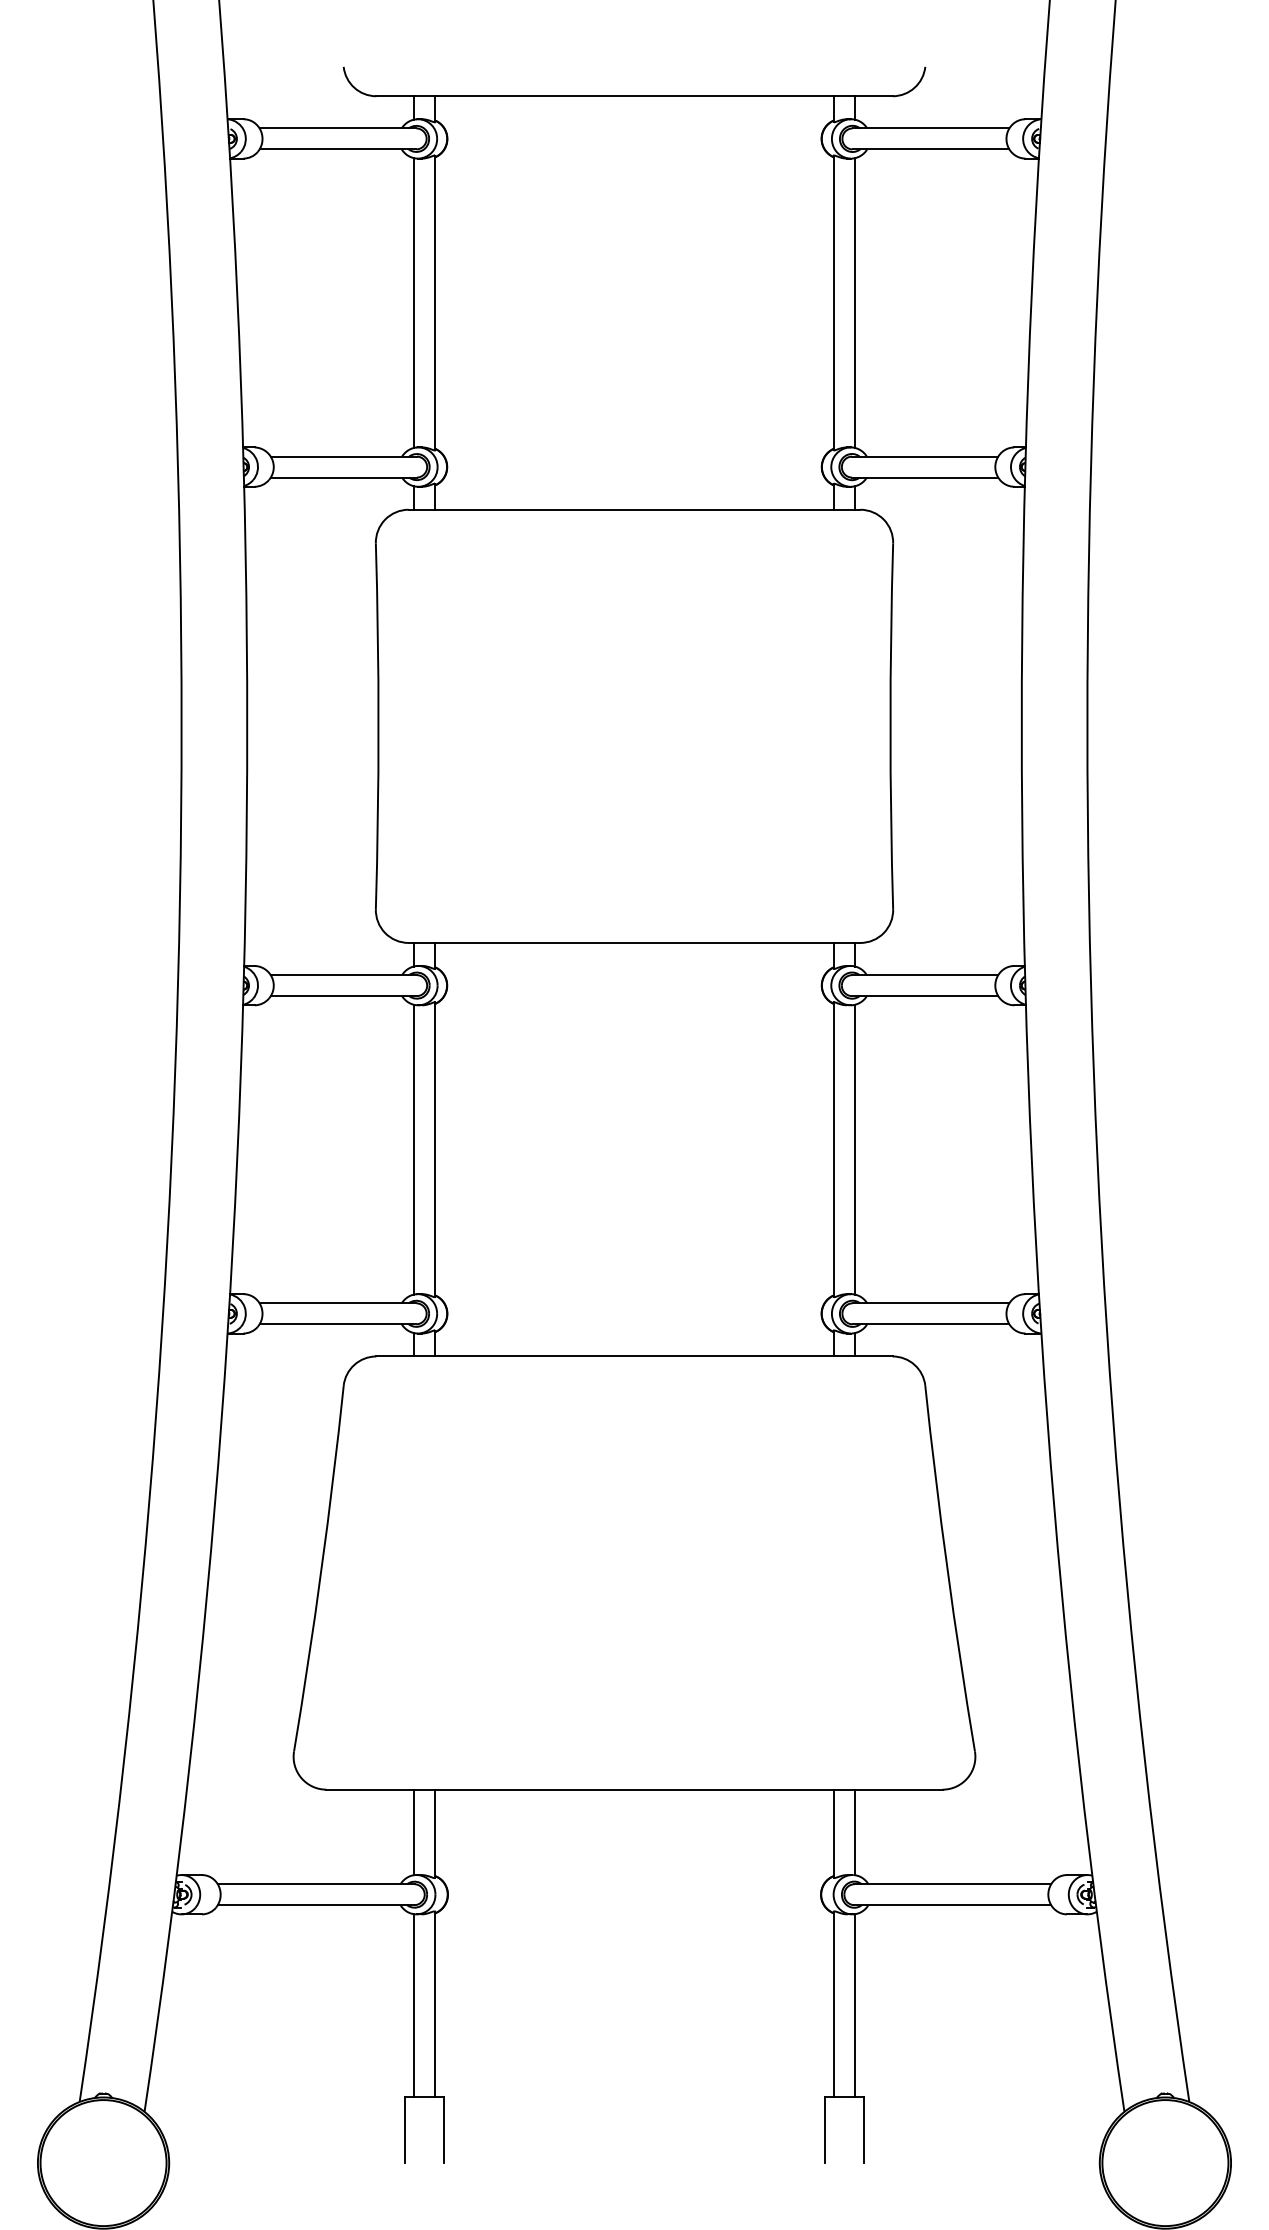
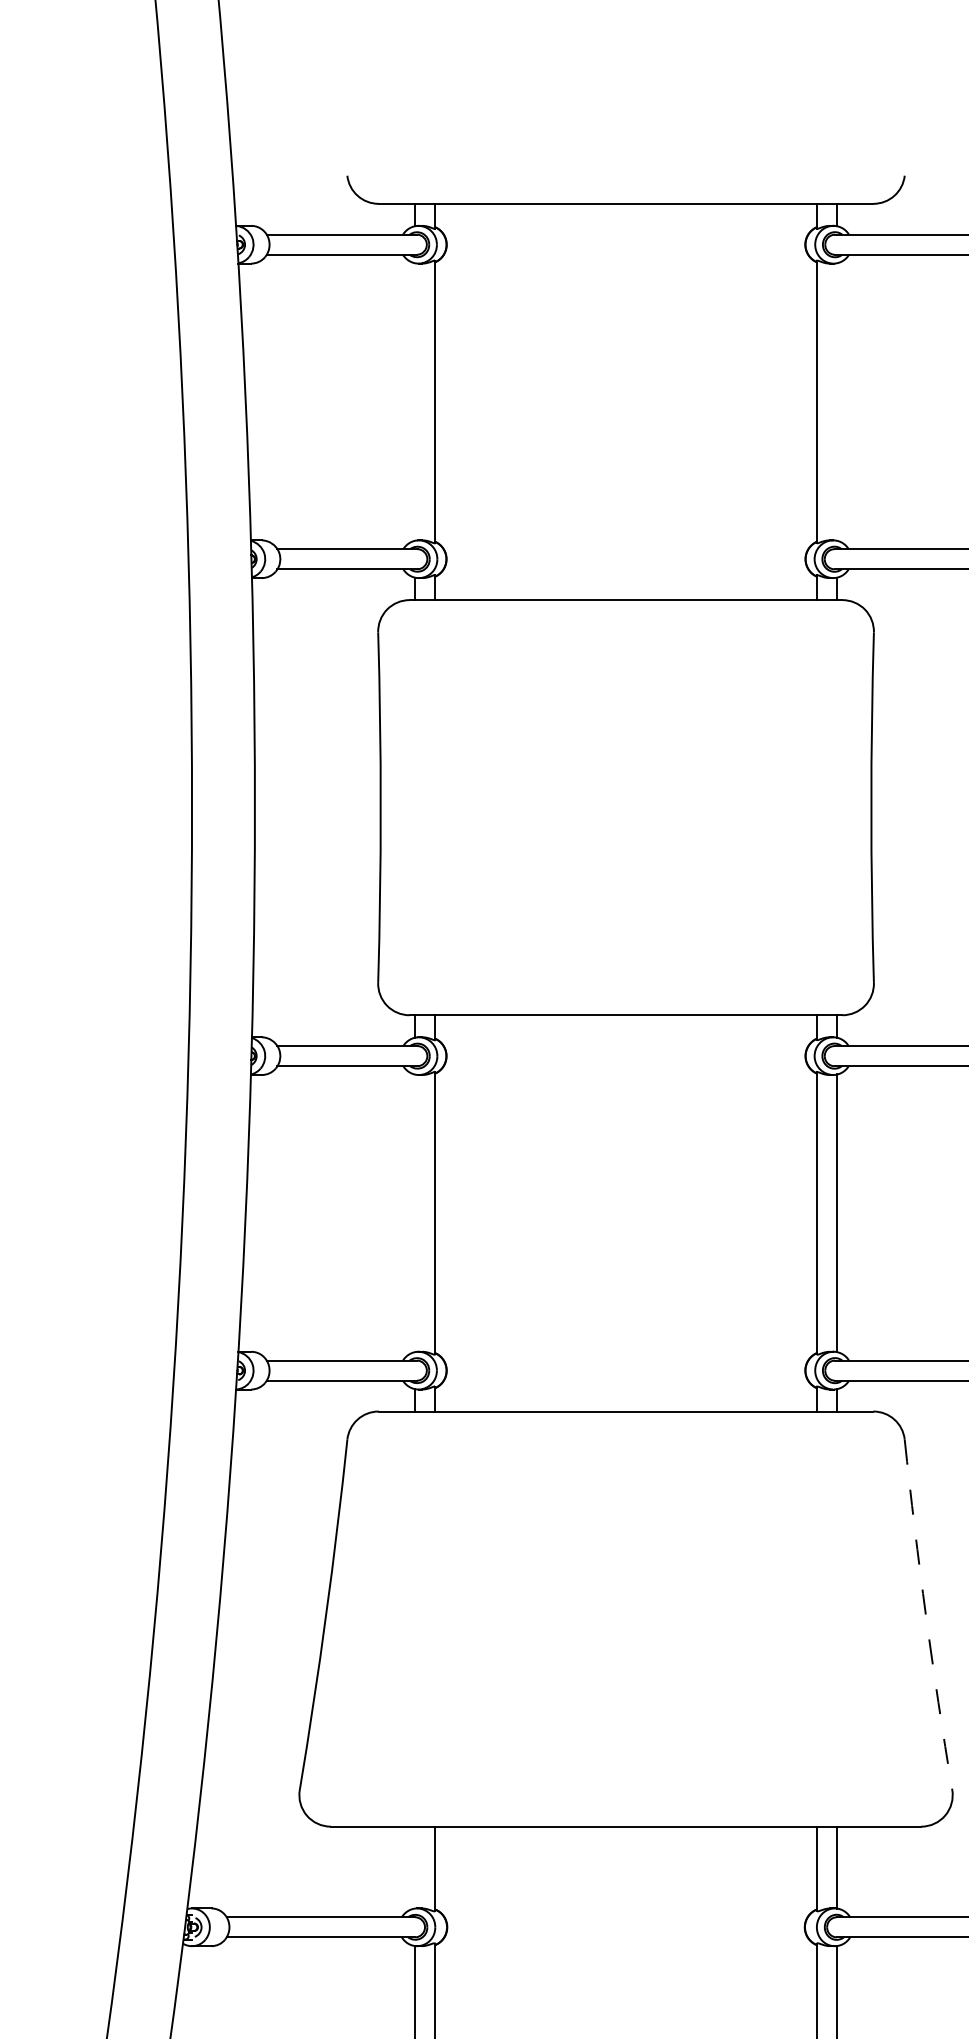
line: (413, 303) -> (414, 402), removed
line: (855, 303) -> (837, 402), removed
line: (413, 1149) -> (414, 1213), removed
arc: (947, 1569) -> (925, 1615), solid -> dashed
line: (413, 1832) -> (414, 1867), removed

